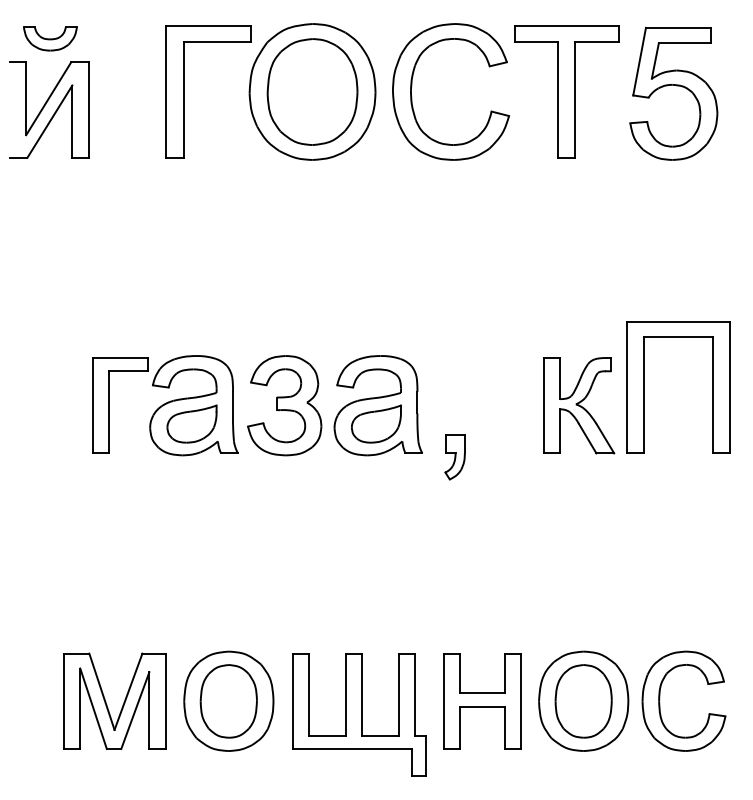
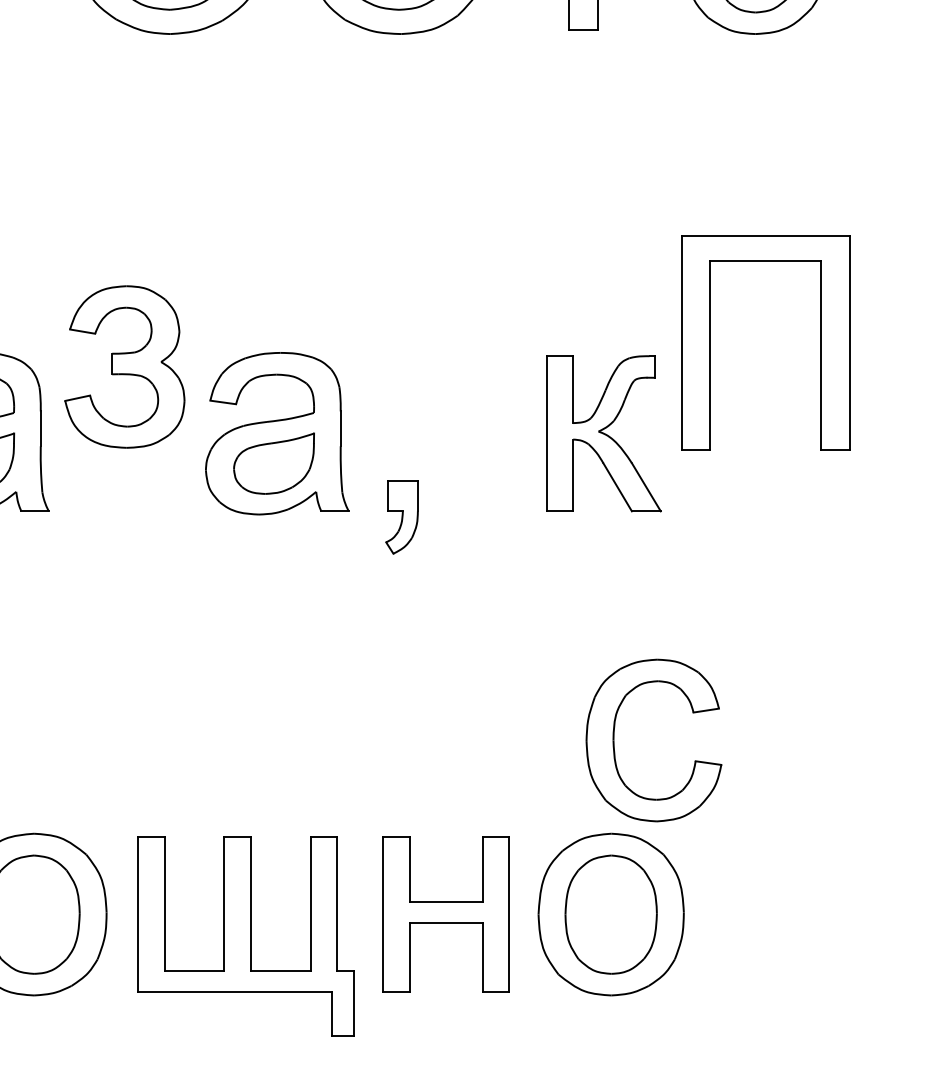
part: (644, 387) -> (710, 342), moved
part: (284, 405) -> (124, 366), moved
part: (660, 699) -> (615, 737), moved

